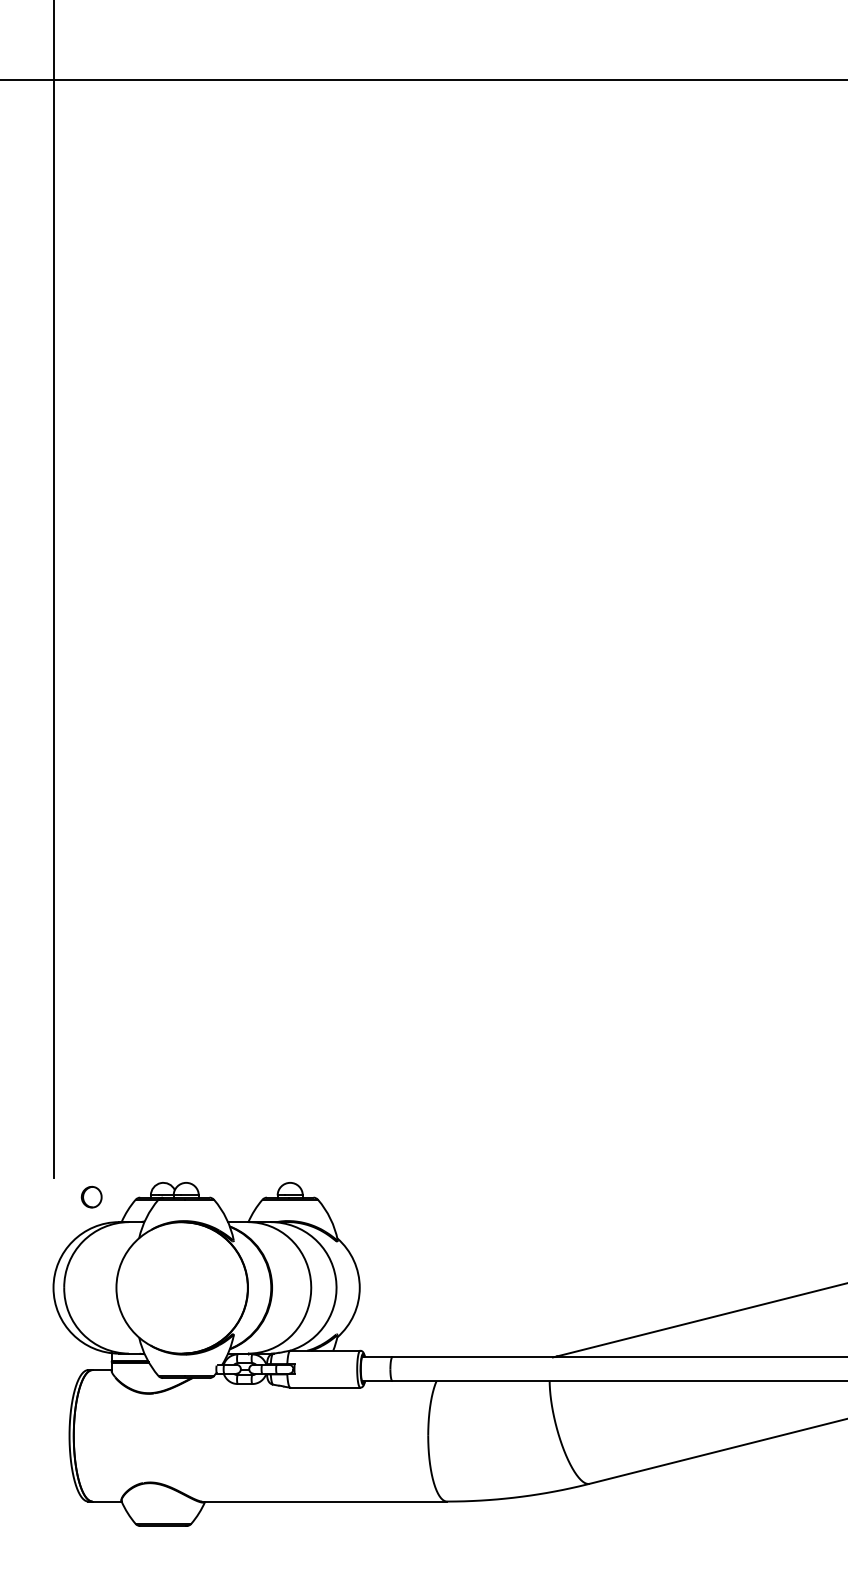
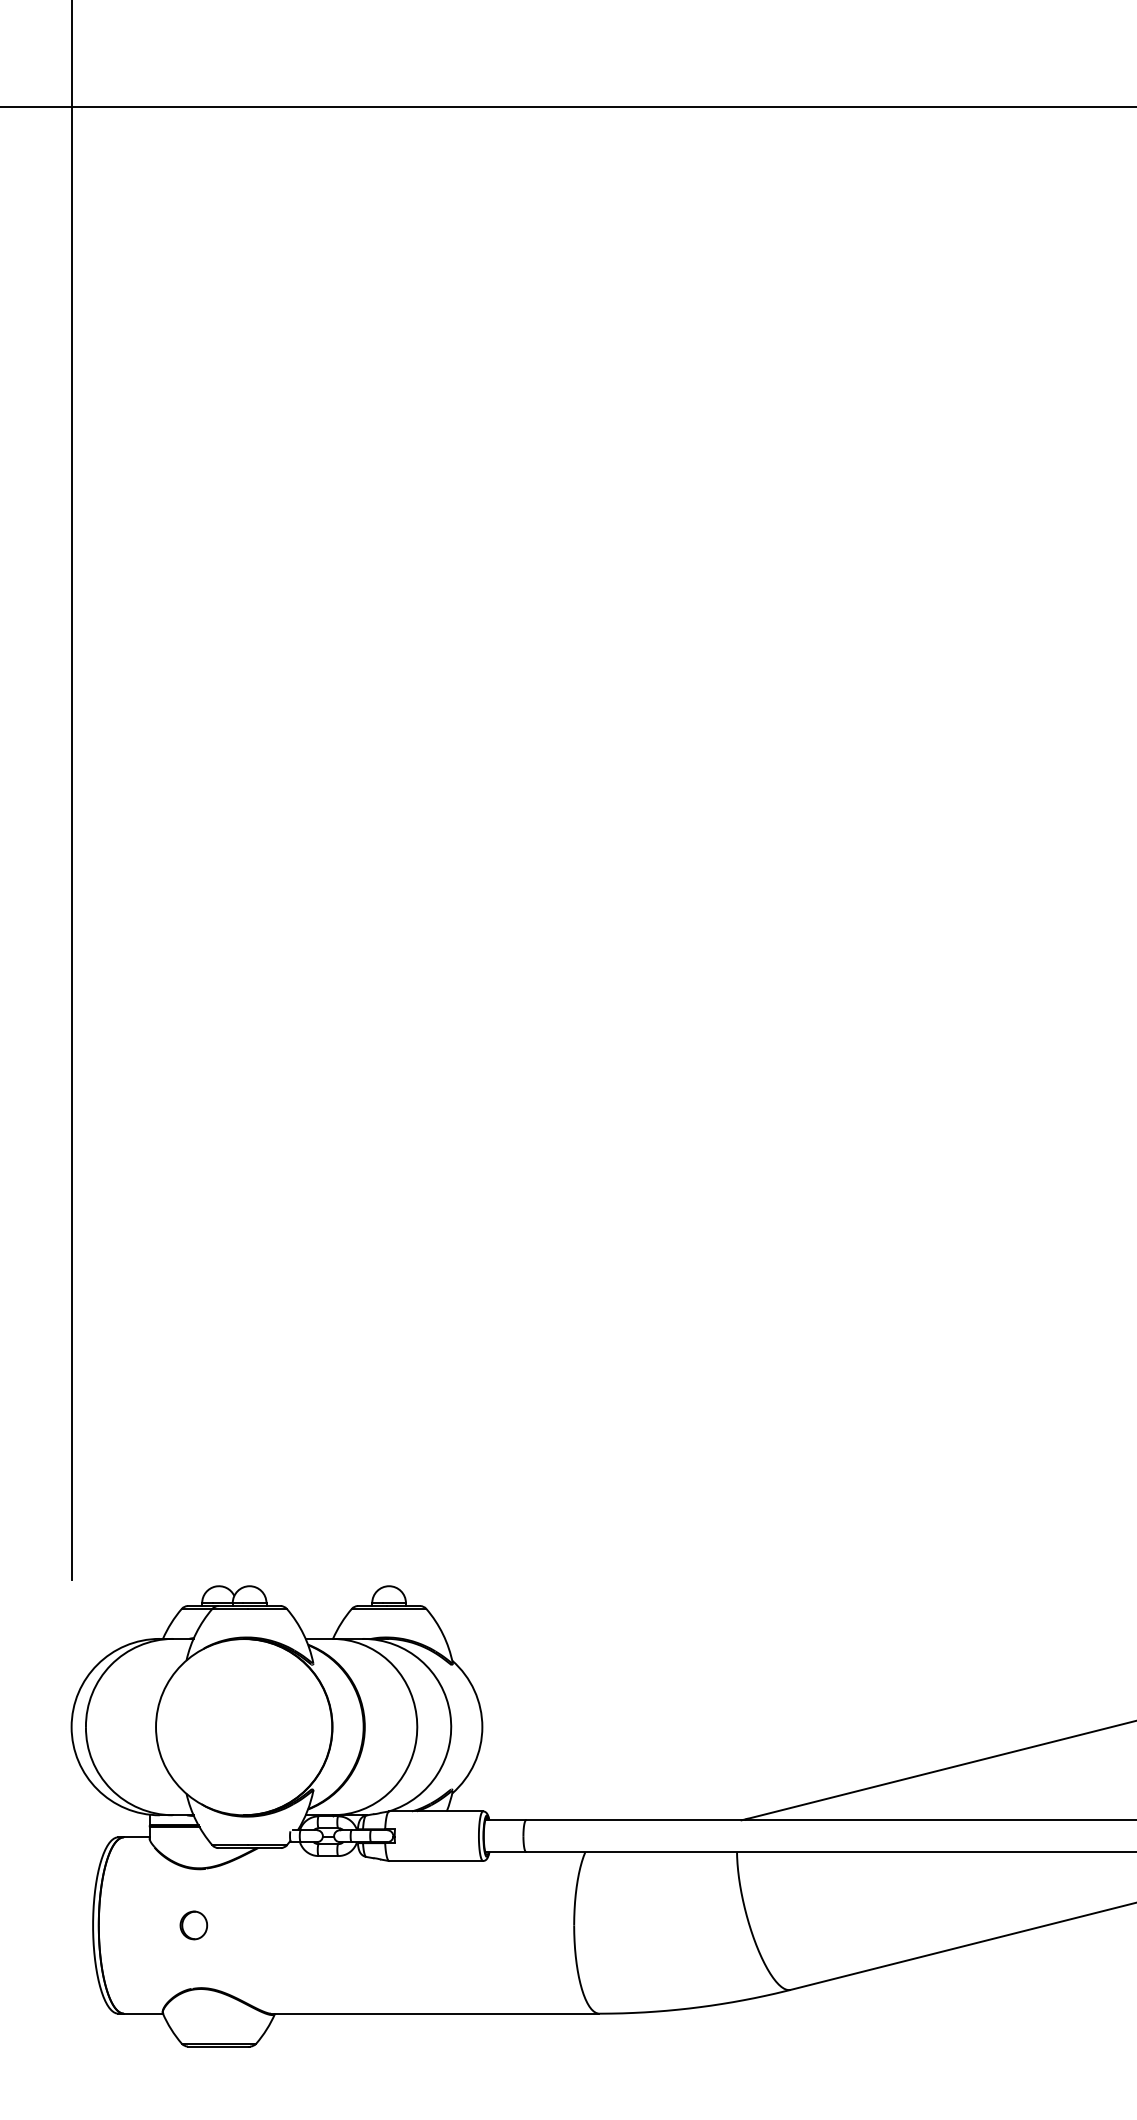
part: (91, 1197) -> (193, 1925), moved

